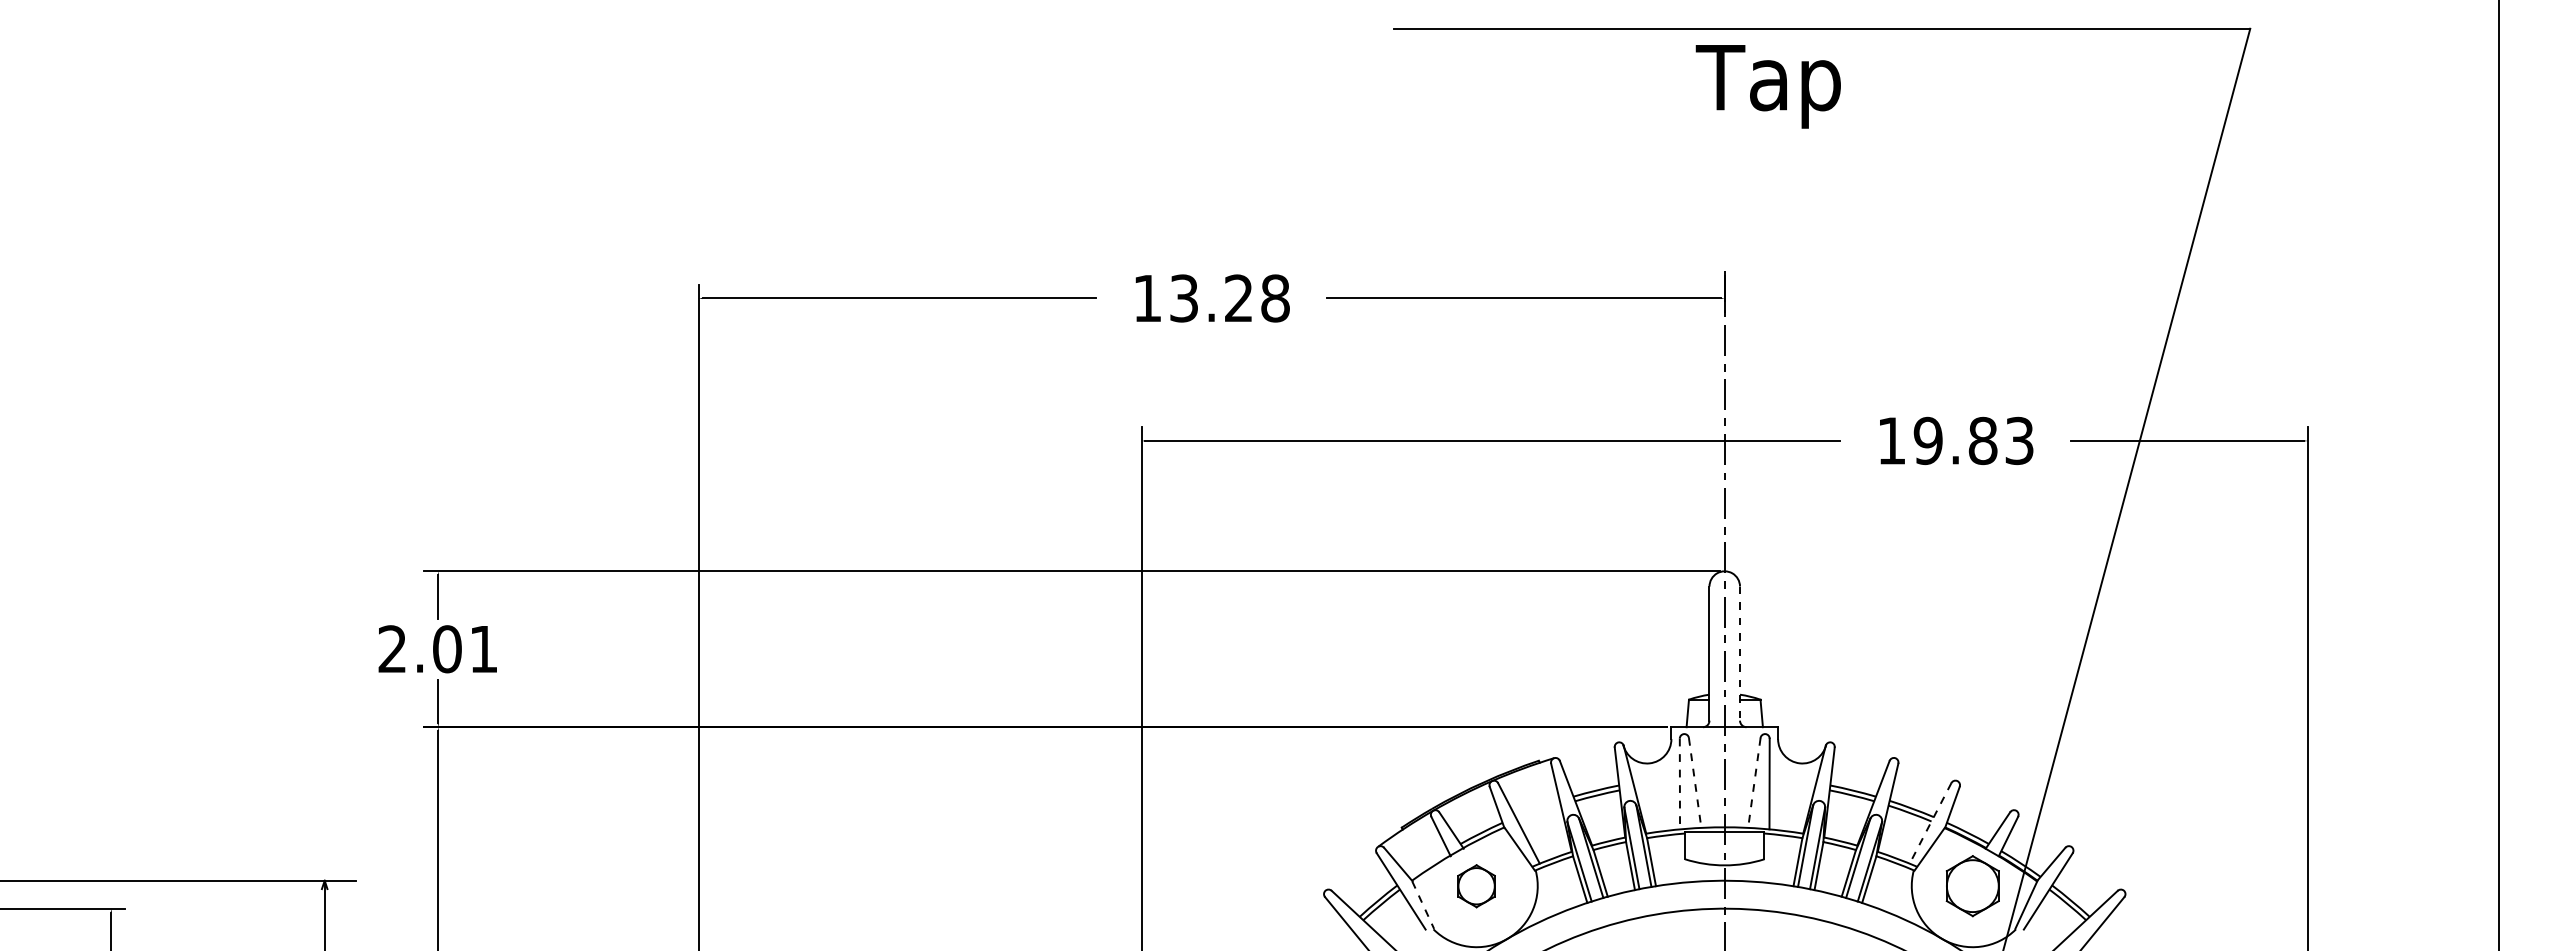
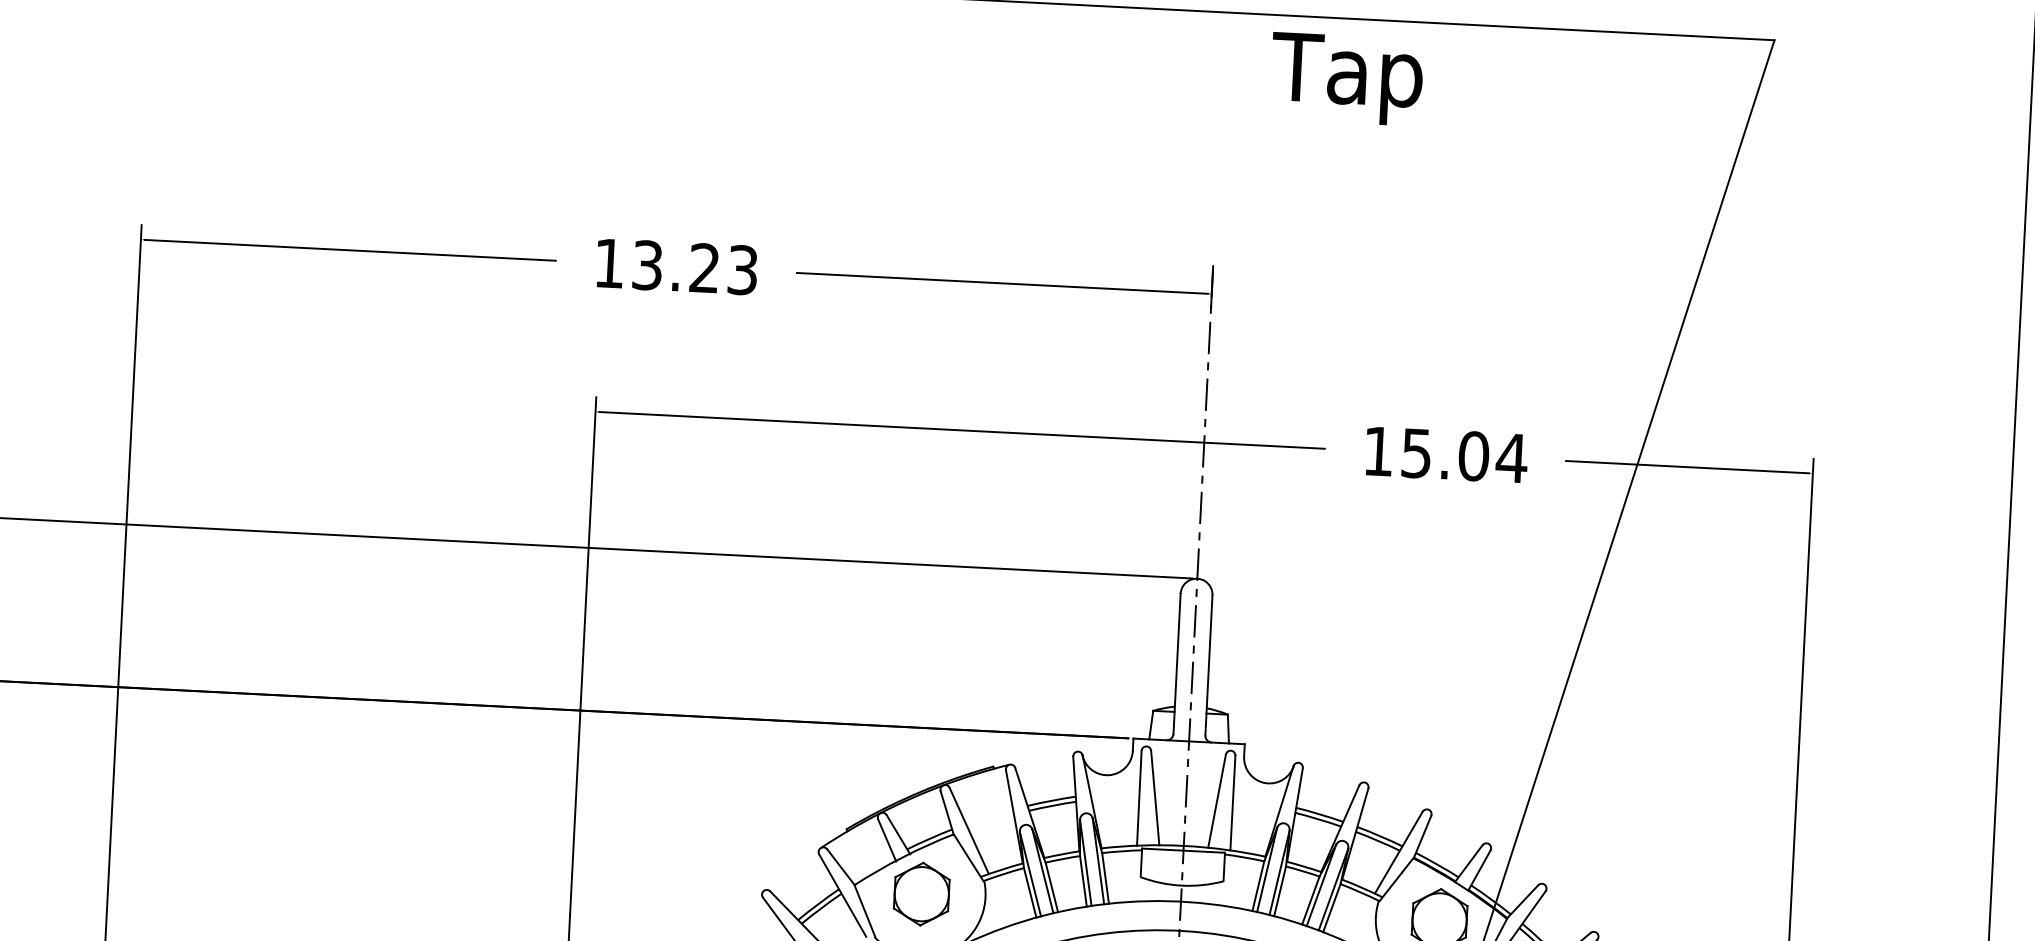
text: (1767, 86) -> (1345, 78), moved
text: (1275, 298) -> (742, 270), 13.28 -> 13.23
text: (1973, 440) -> (1463, 455), 19.83 -> 15.04
line: (1740, 654) -> (1209, 666), dashed -> solid
line: (1695, 783) -> (1155, 798), dashed -> solid
line: (1754, 783) -> (1217, 801), dashed -> solid
line: (1679, 784) -> (1138, 798), dashed -> solid
line: (1930, 823) -> (1398, 852), dashed -> solid
part: (1476, 886) -> (921, 894), size x1.43
line: (1423, 905) -> (865, 911), dashed -> solid

